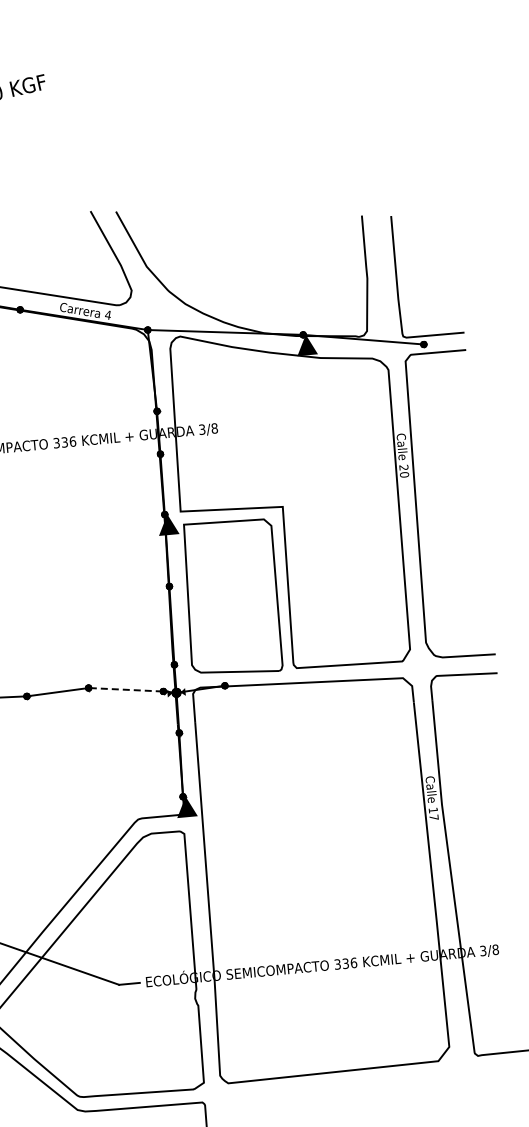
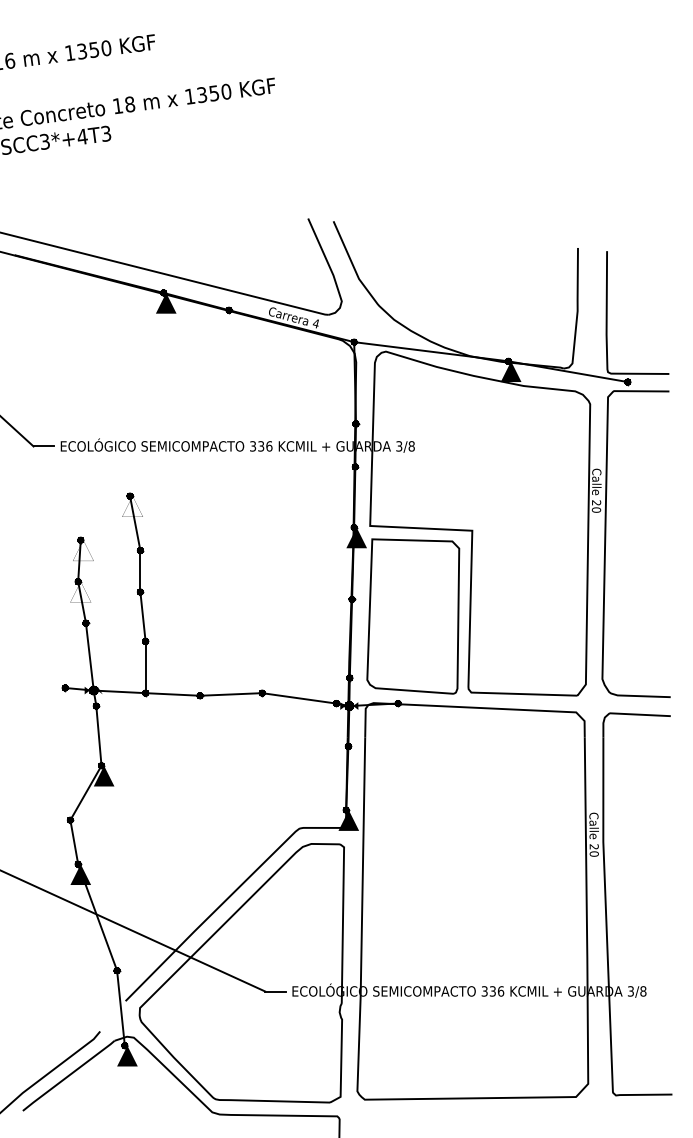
line: (125, 689) -> (298, 698), dashed -> solid
text: (432, 814) -> (593, 850), 17 -> 20

